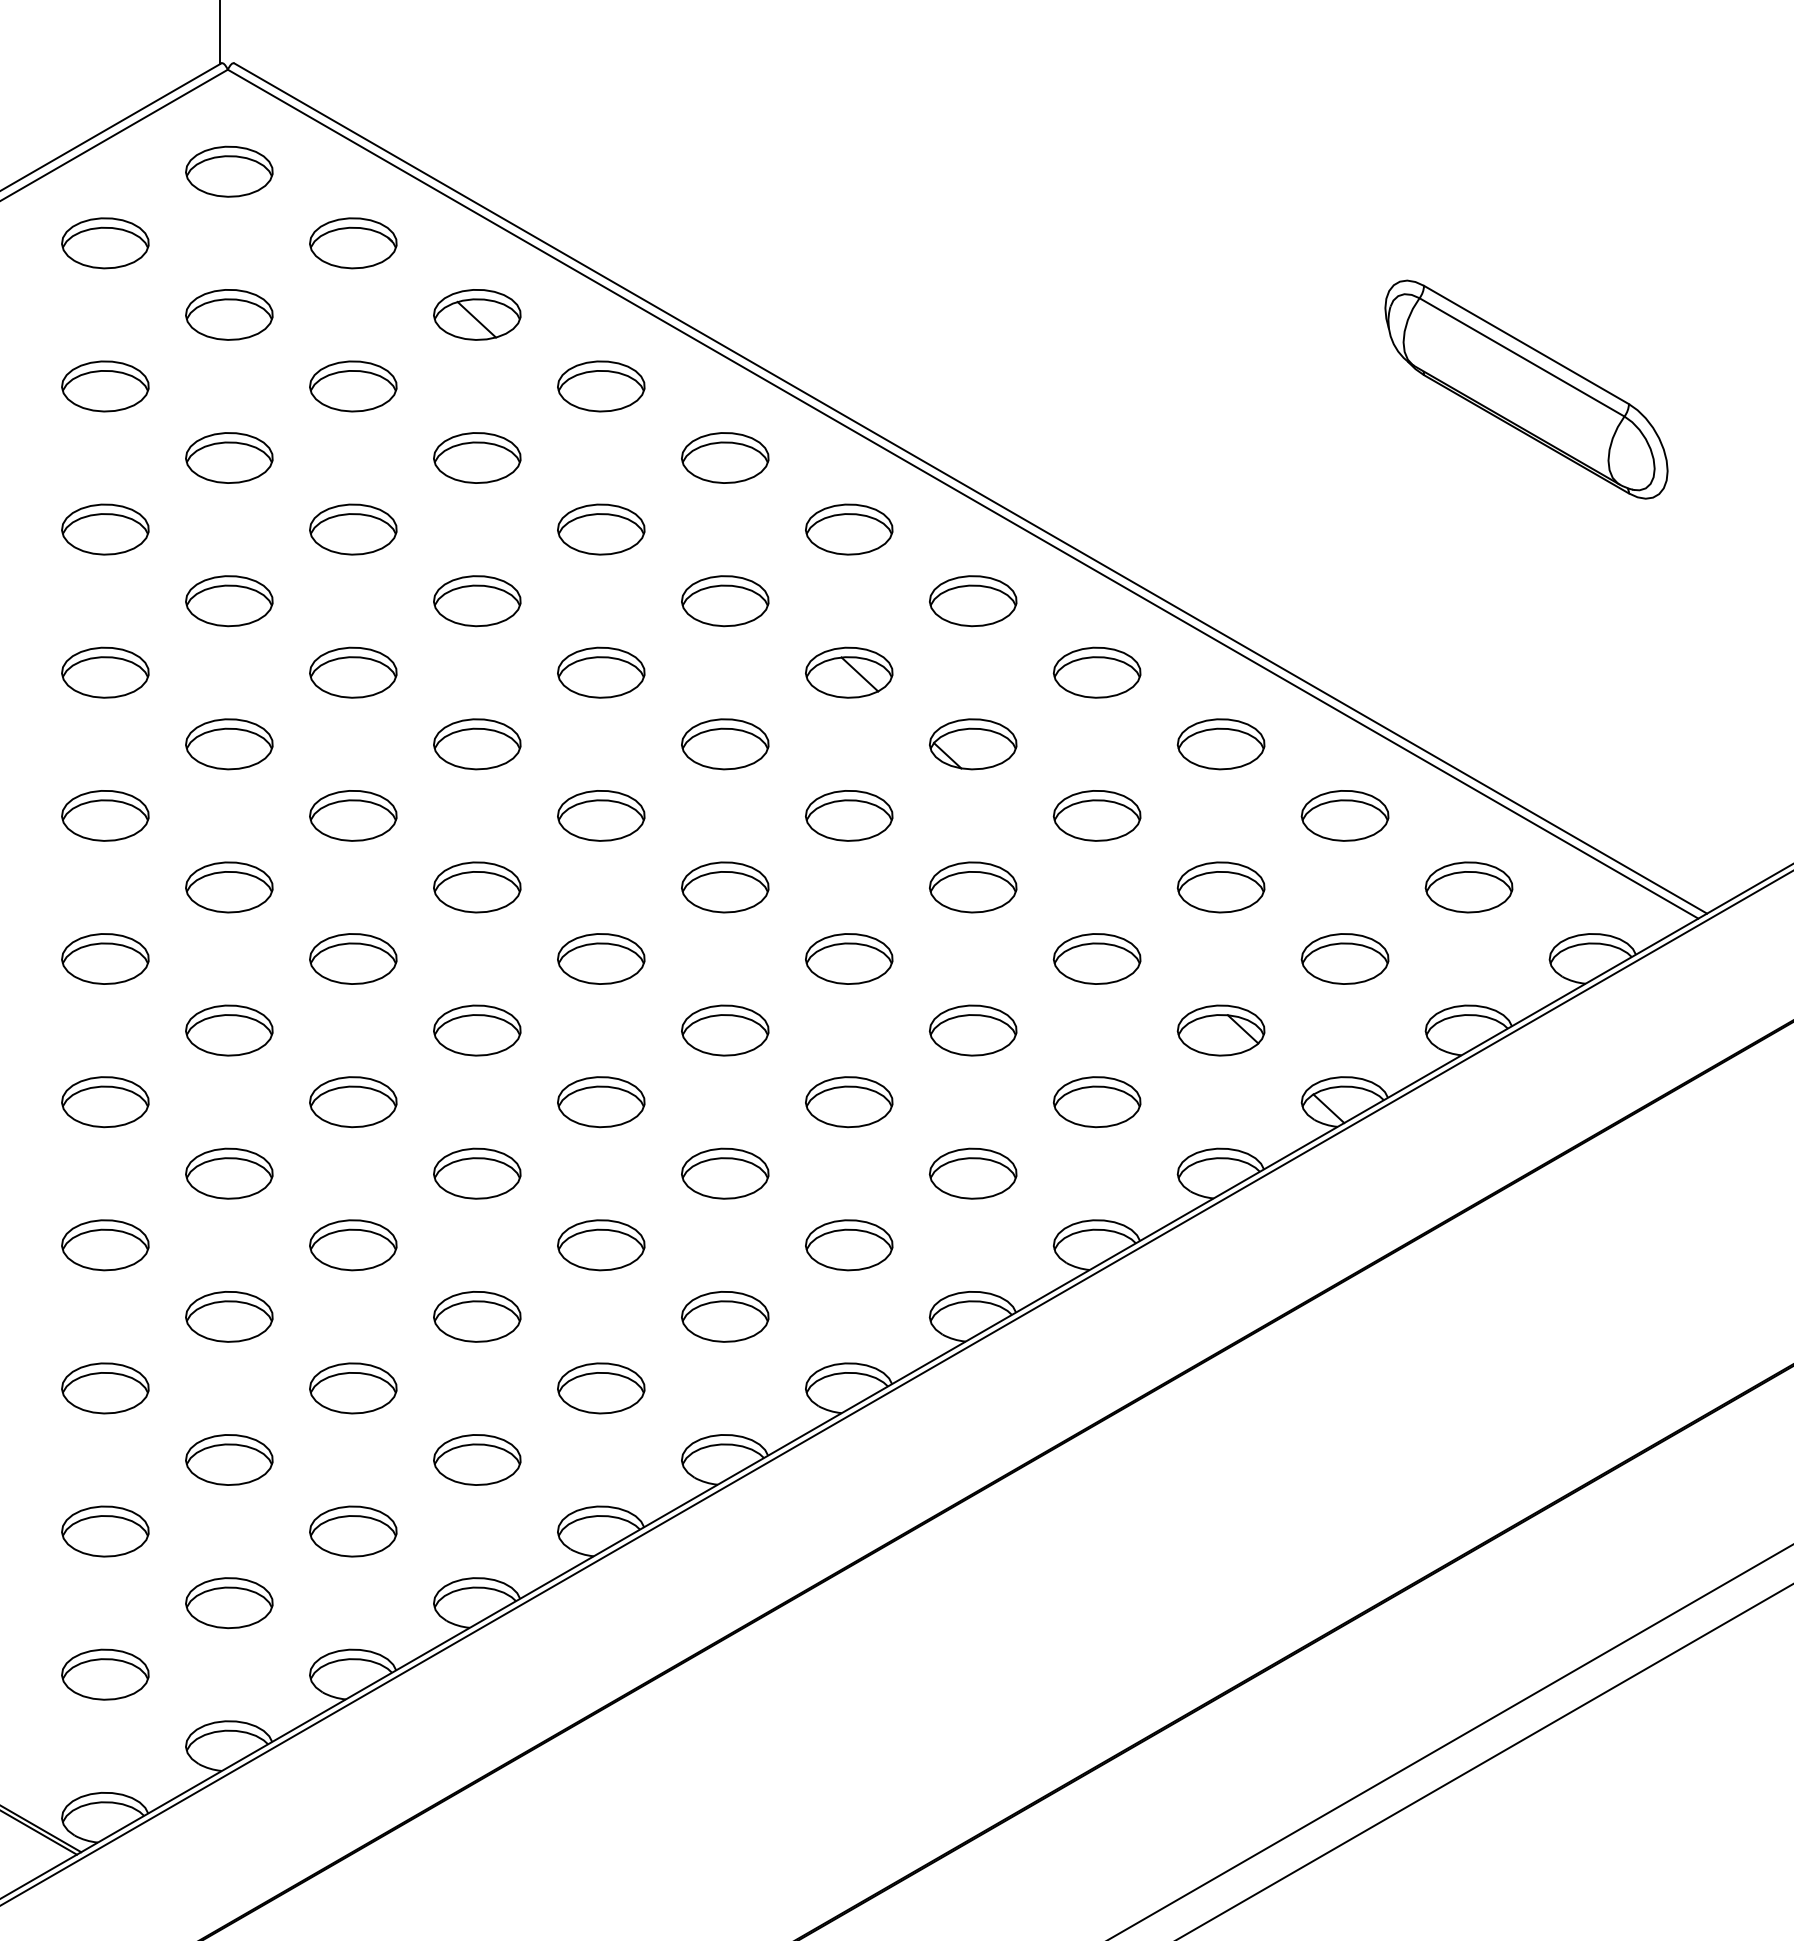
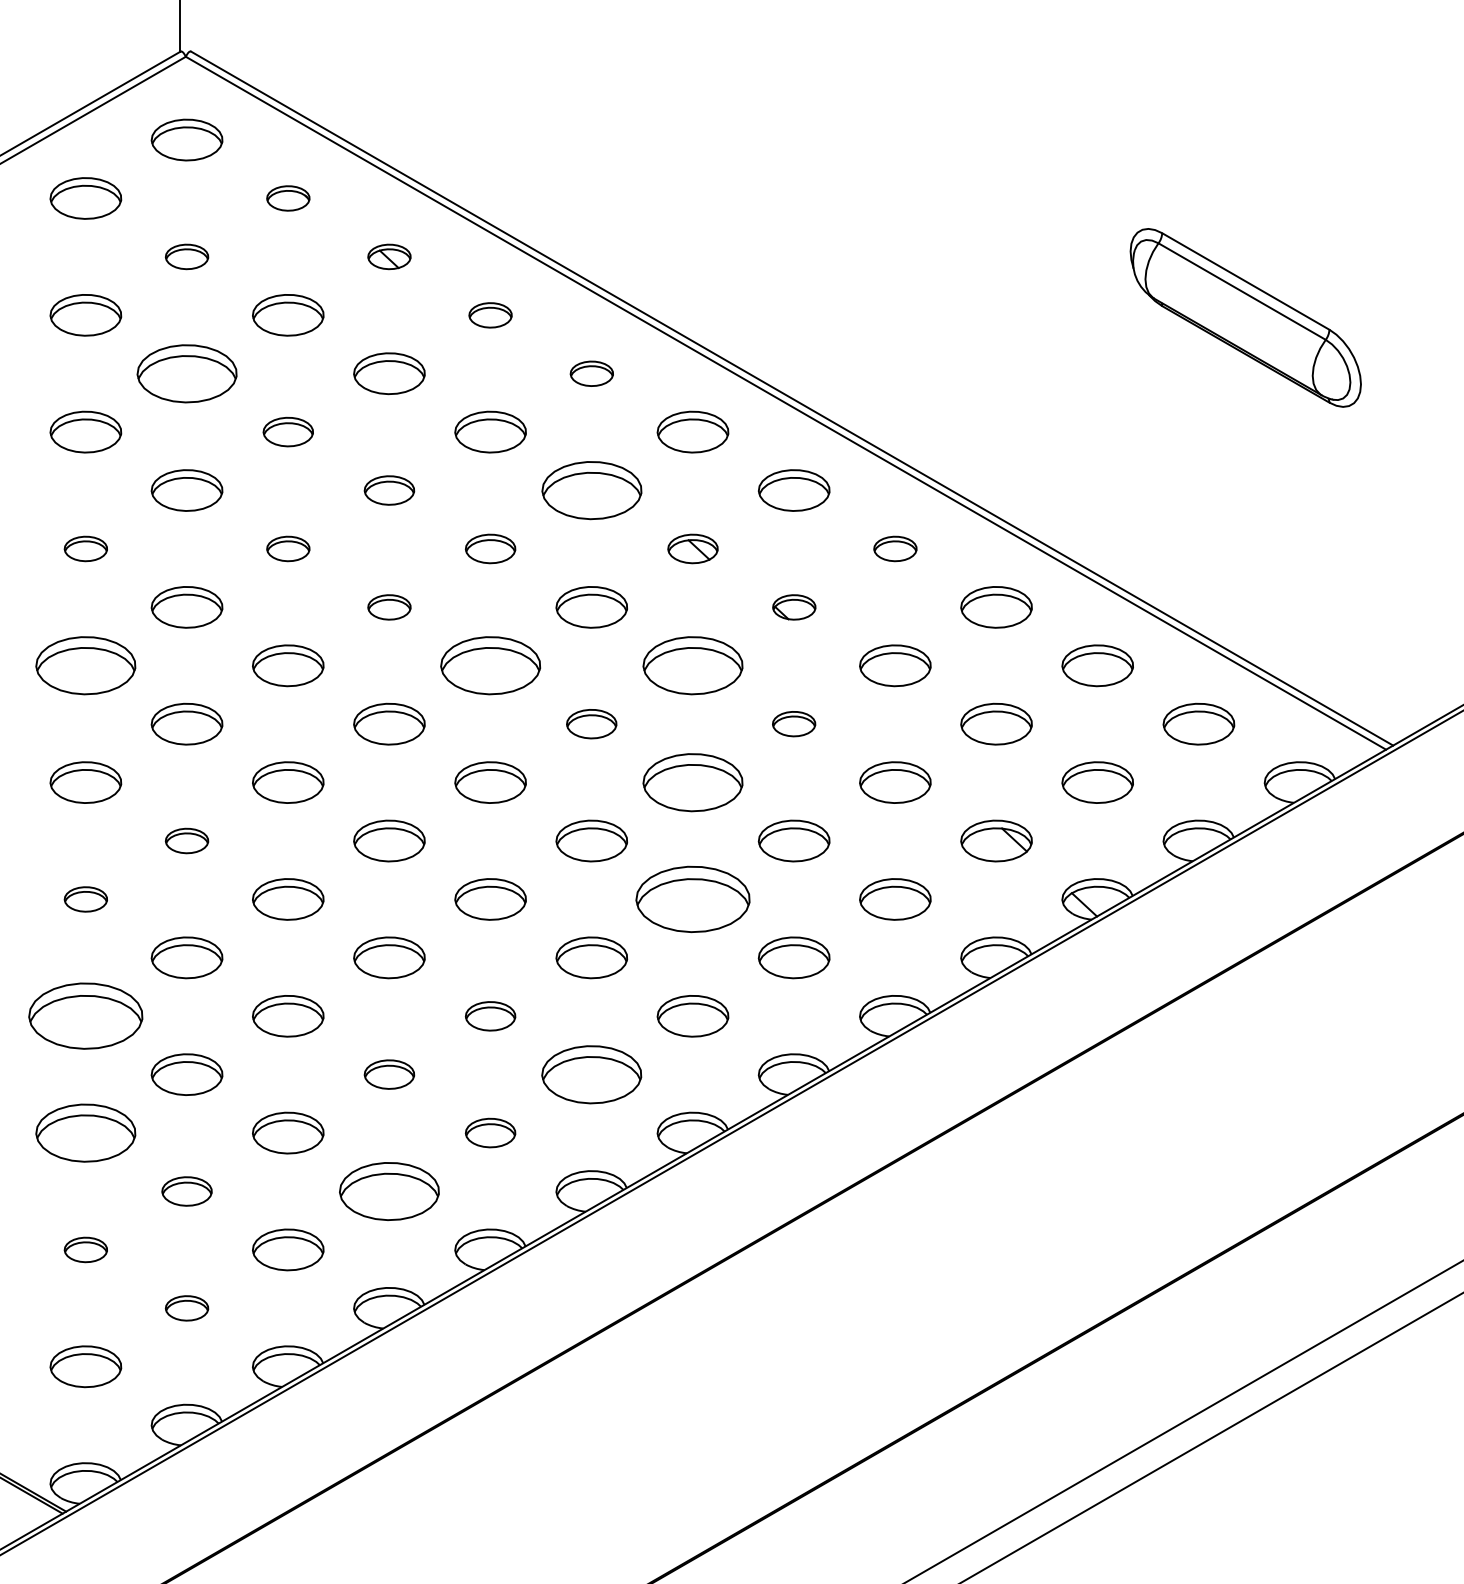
part: (353, 243) -> (288, 198), size x0.6
part: (228, 314) -> (186, 256), size x0.6
part: (477, 314) -> (389, 256), size x0.6
part: (601, 386) -> (490, 315), size x0.6
part: (228, 457) -> (186, 373), size x1.4
part: (724, 457) -> (591, 373), size x0.6
part: (353, 528) -> (288, 431), size x0.7
part: (477, 601) -> (389, 490), size x0.7
part: (724, 601) -> (591, 490), size x1.4
part: (104, 672) -> (85, 548), size x0.6
part: (353, 672) -> (288, 548), size x0.6
part: (601, 672) -> (490, 548), size x0.7
part: (848, 672) -> (692, 548), size x0.7
part: (1097, 672) -> (895, 548), size x0.6
part: (477, 744) -> (389, 607), size x0.6
part: (973, 744) -> (794, 607), size x0.6
part: (104, 815) -> (85, 665), size x1.4
part: (601, 815) -> (490, 665), size x1.4
part: (848, 815) -> (692, 665), size x1.4
part: (724, 886) -> (591, 723), size x0.7
part: (972, 886) -> (793, 723), size x0.6
part: (848, 958) -> (692, 782), size x1.4
part: (228, 1029) -> (186, 840), size x0.6
part: (104, 1102) -> (85, 899), size x0.6
part: (848, 1102) -> (692, 899), size x1.6
part: (104, 1245) -> (85, 1016), size x1.6
part: (601, 1245) -> (490, 1016), size x0.7
part: (477, 1316) -> (389, 1074), size x0.7
part: (724, 1316) -> (591, 1074), size x1.4
part: (104, 1387) -> (85, 1132), size x1.4
part: (601, 1387) -> (490, 1132), size x0.7
part: (228, 1459) -> (186, 1191), size x0.7
part: (477, 1459) -> (389, 1191), size x1.4
part: (104, 1531) -> (85, 1249), size x0.6
part: (228, 1603) -> (186, 1308), size x0.6

